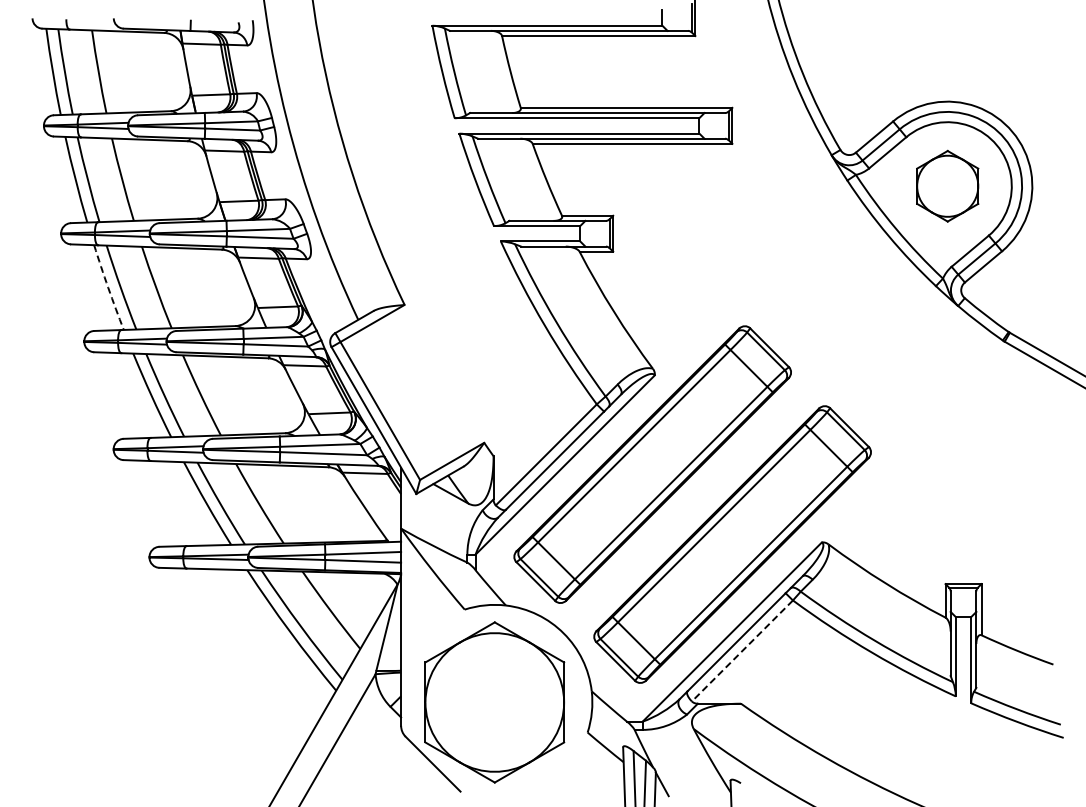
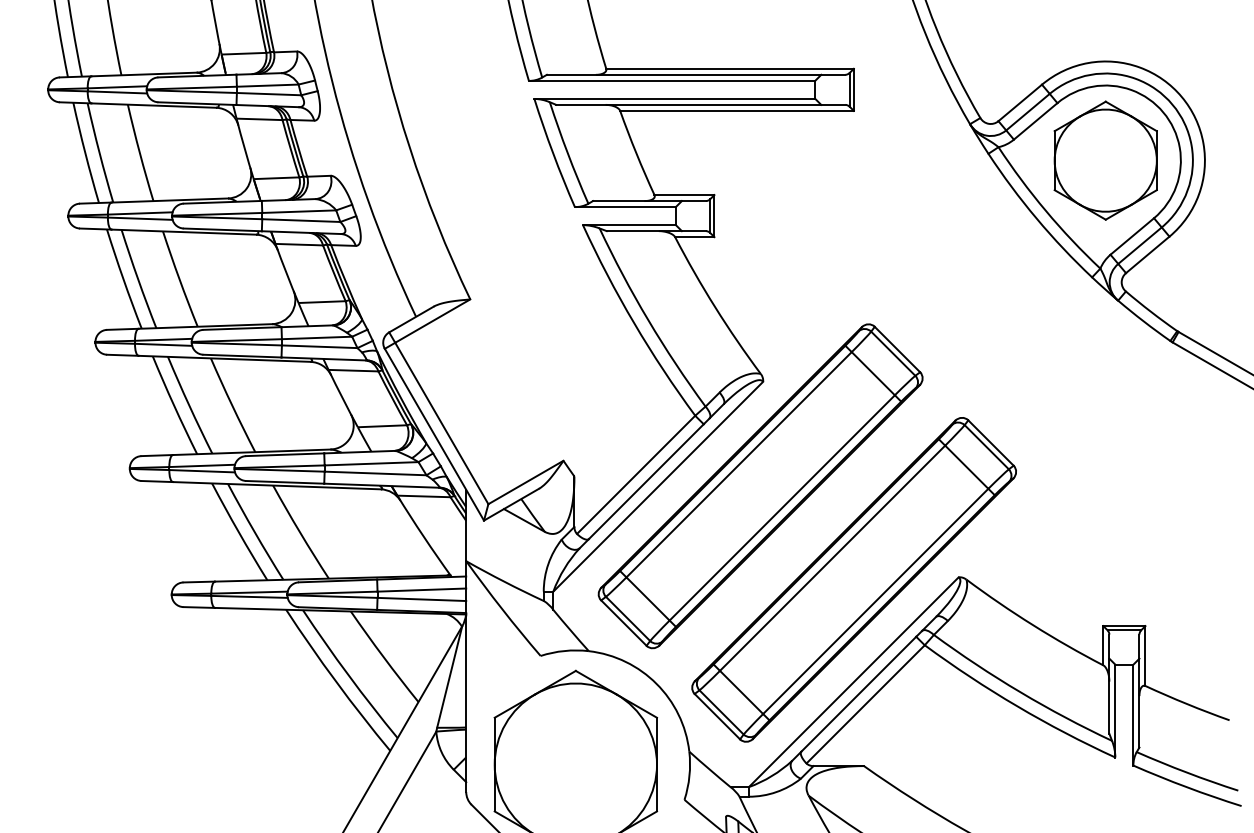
part: (947, 185) -> (1105, 159), size x1.43
arc: (108, 287) -> (123, 278), dashed -> solid
line: (742, 651) -> (865, 704), dashed -> solid

